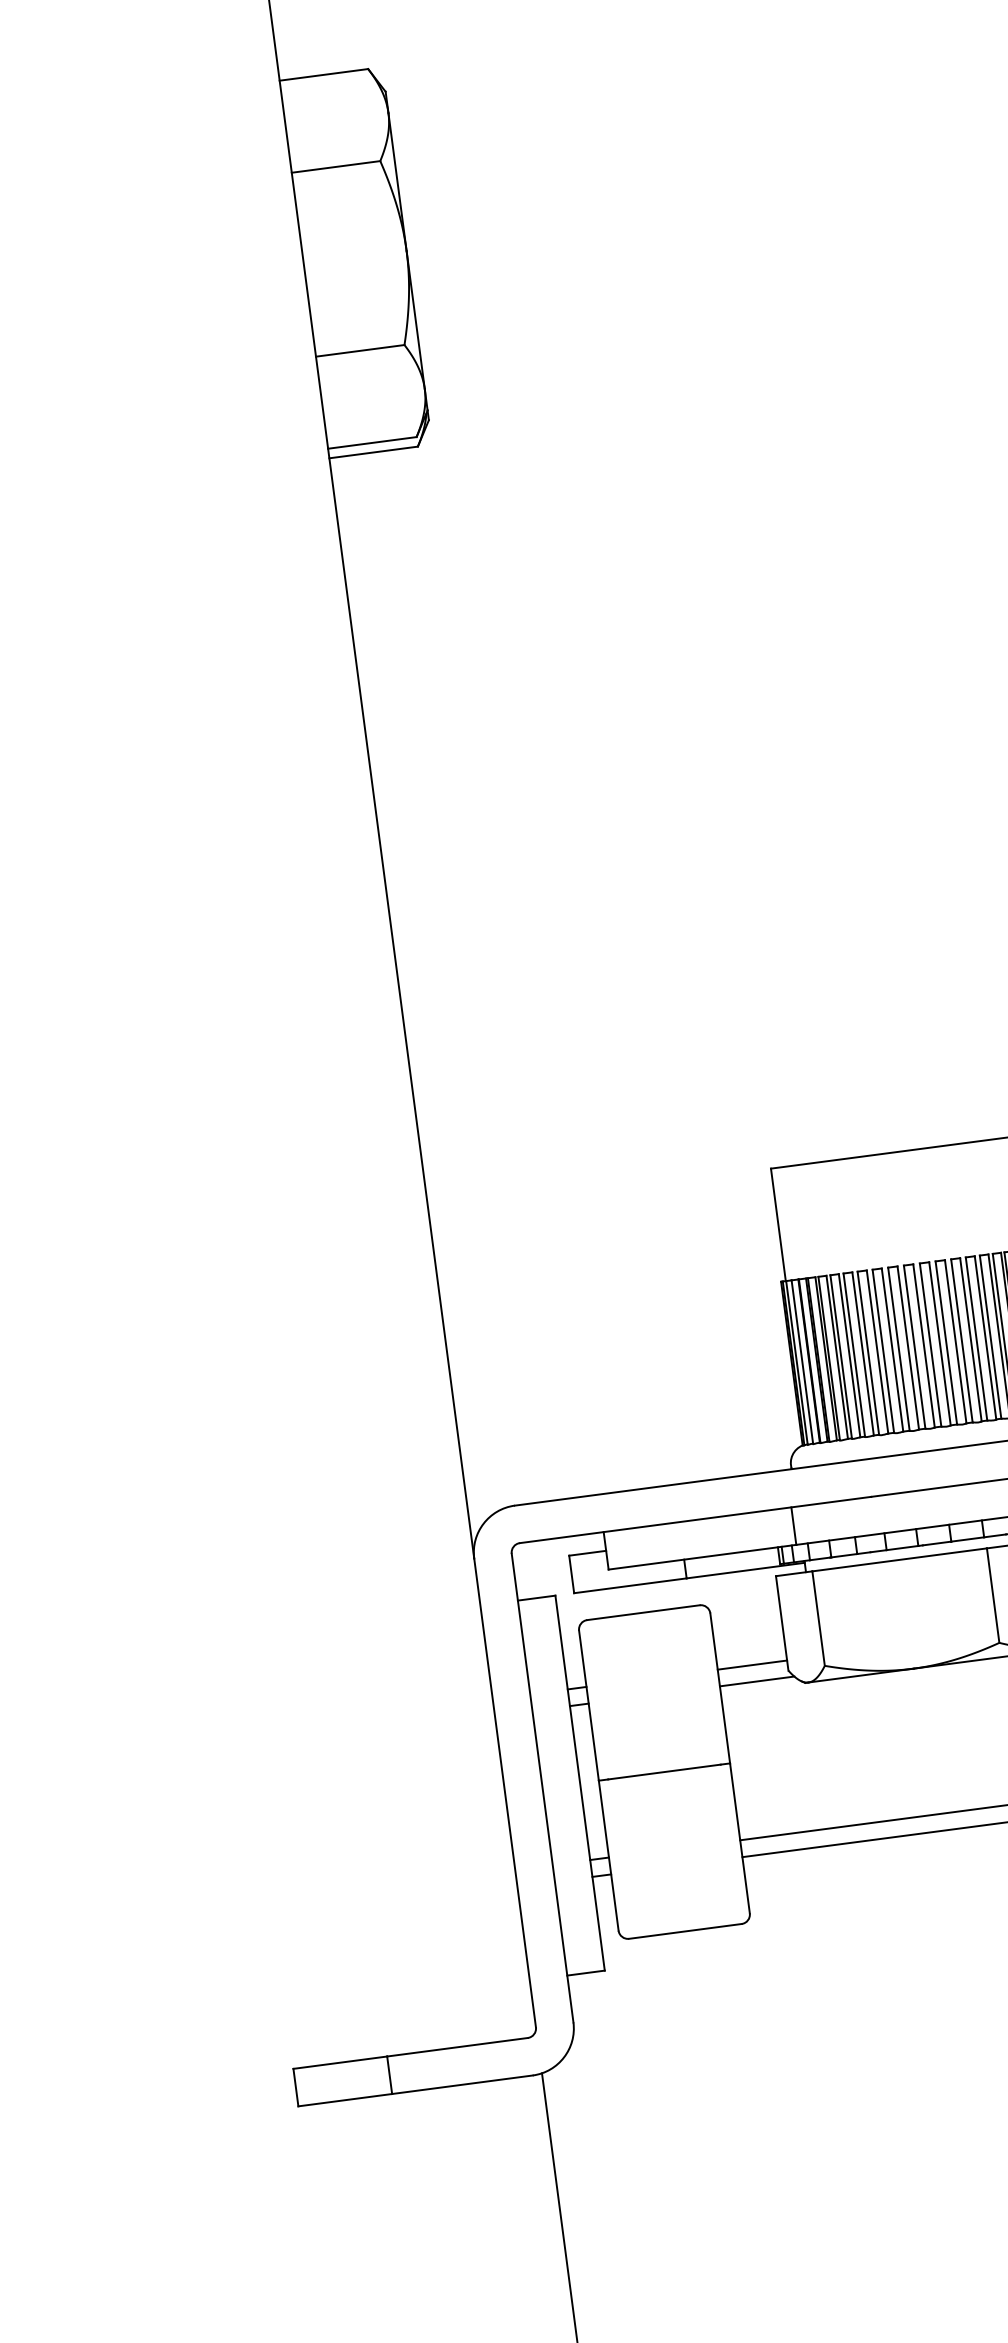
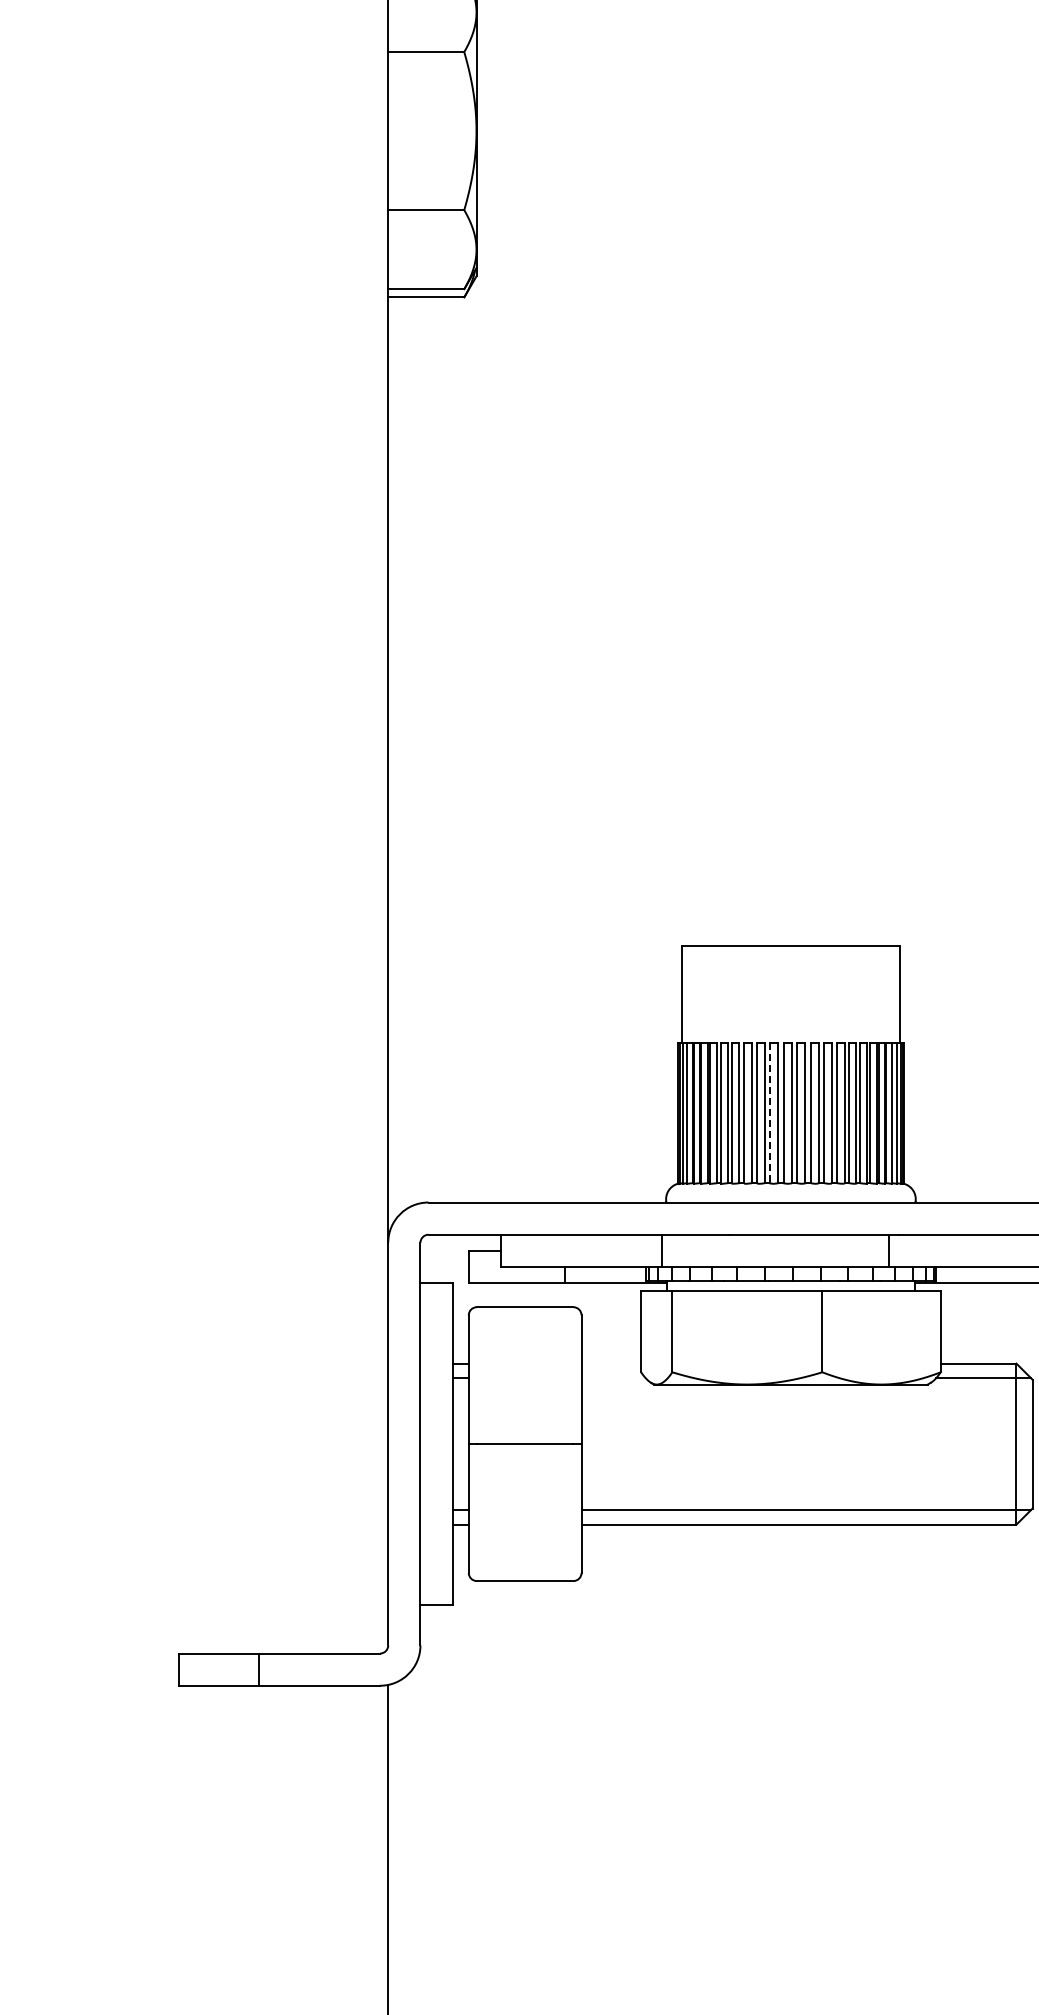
line: (899, 1349) -> (770, 1113), solid -> dashed
line: (752, 1664) -> (611, 1363), removed
line: (757, 1680) -> (613, 1377), removed

